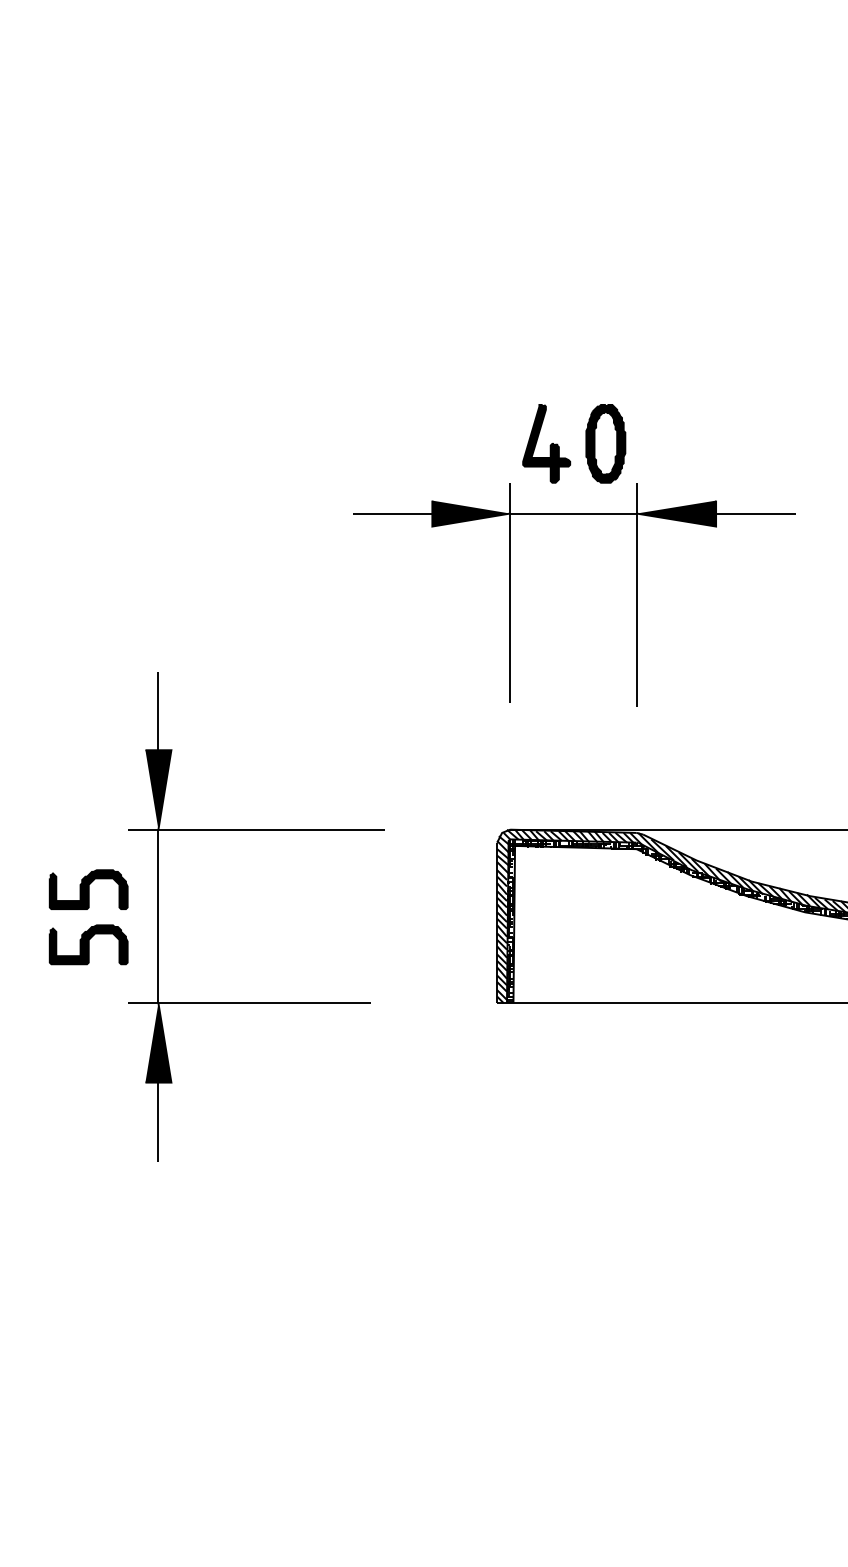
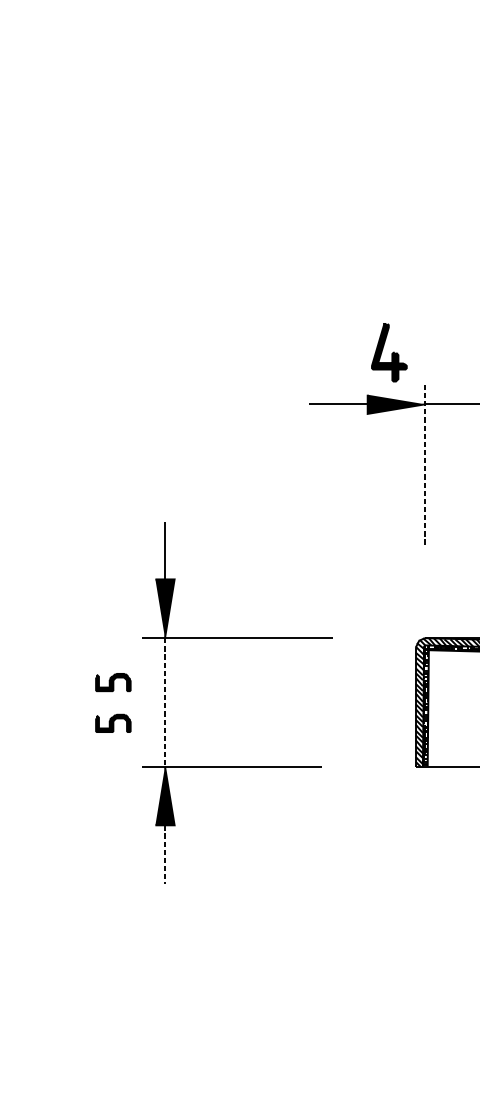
part: (546, 443) -> (389, 352), moved
line: (510, 592) -> (425, 462), solid -> dashed
part: (88, 889) -> (113, 682), size x0.6
line: (158, 916) -> (165, 702), solid -> dashed
part: (88, 944) -> (113, 723), size x0.6
line: (158, 1122) -> (165, 854), solid -> dashed

